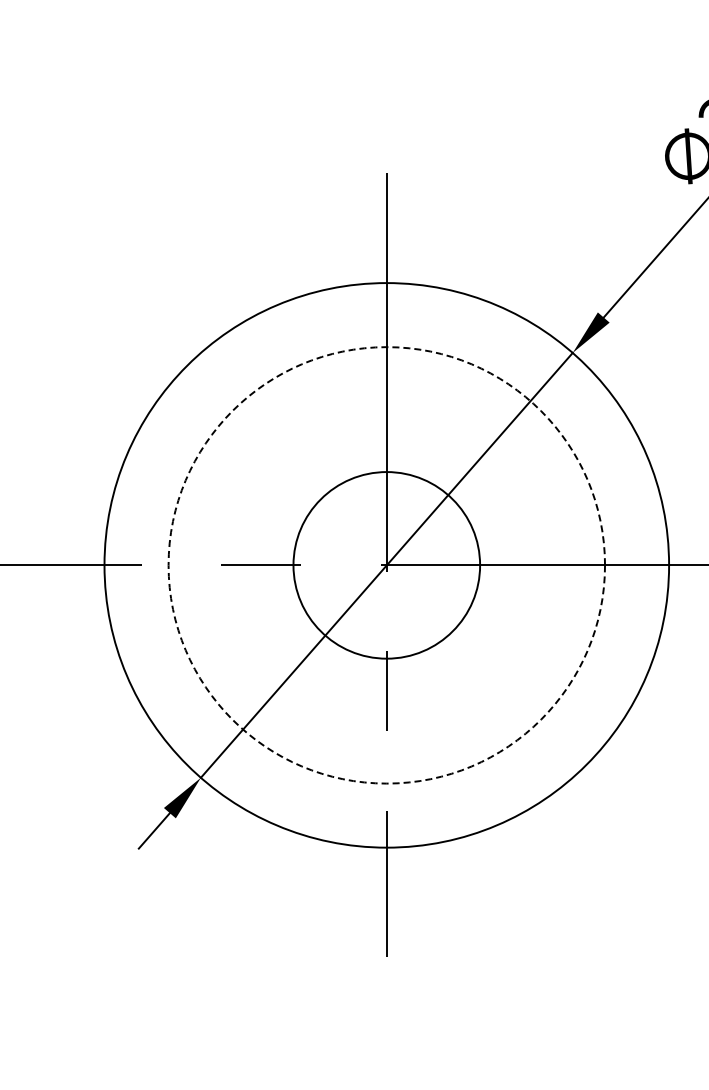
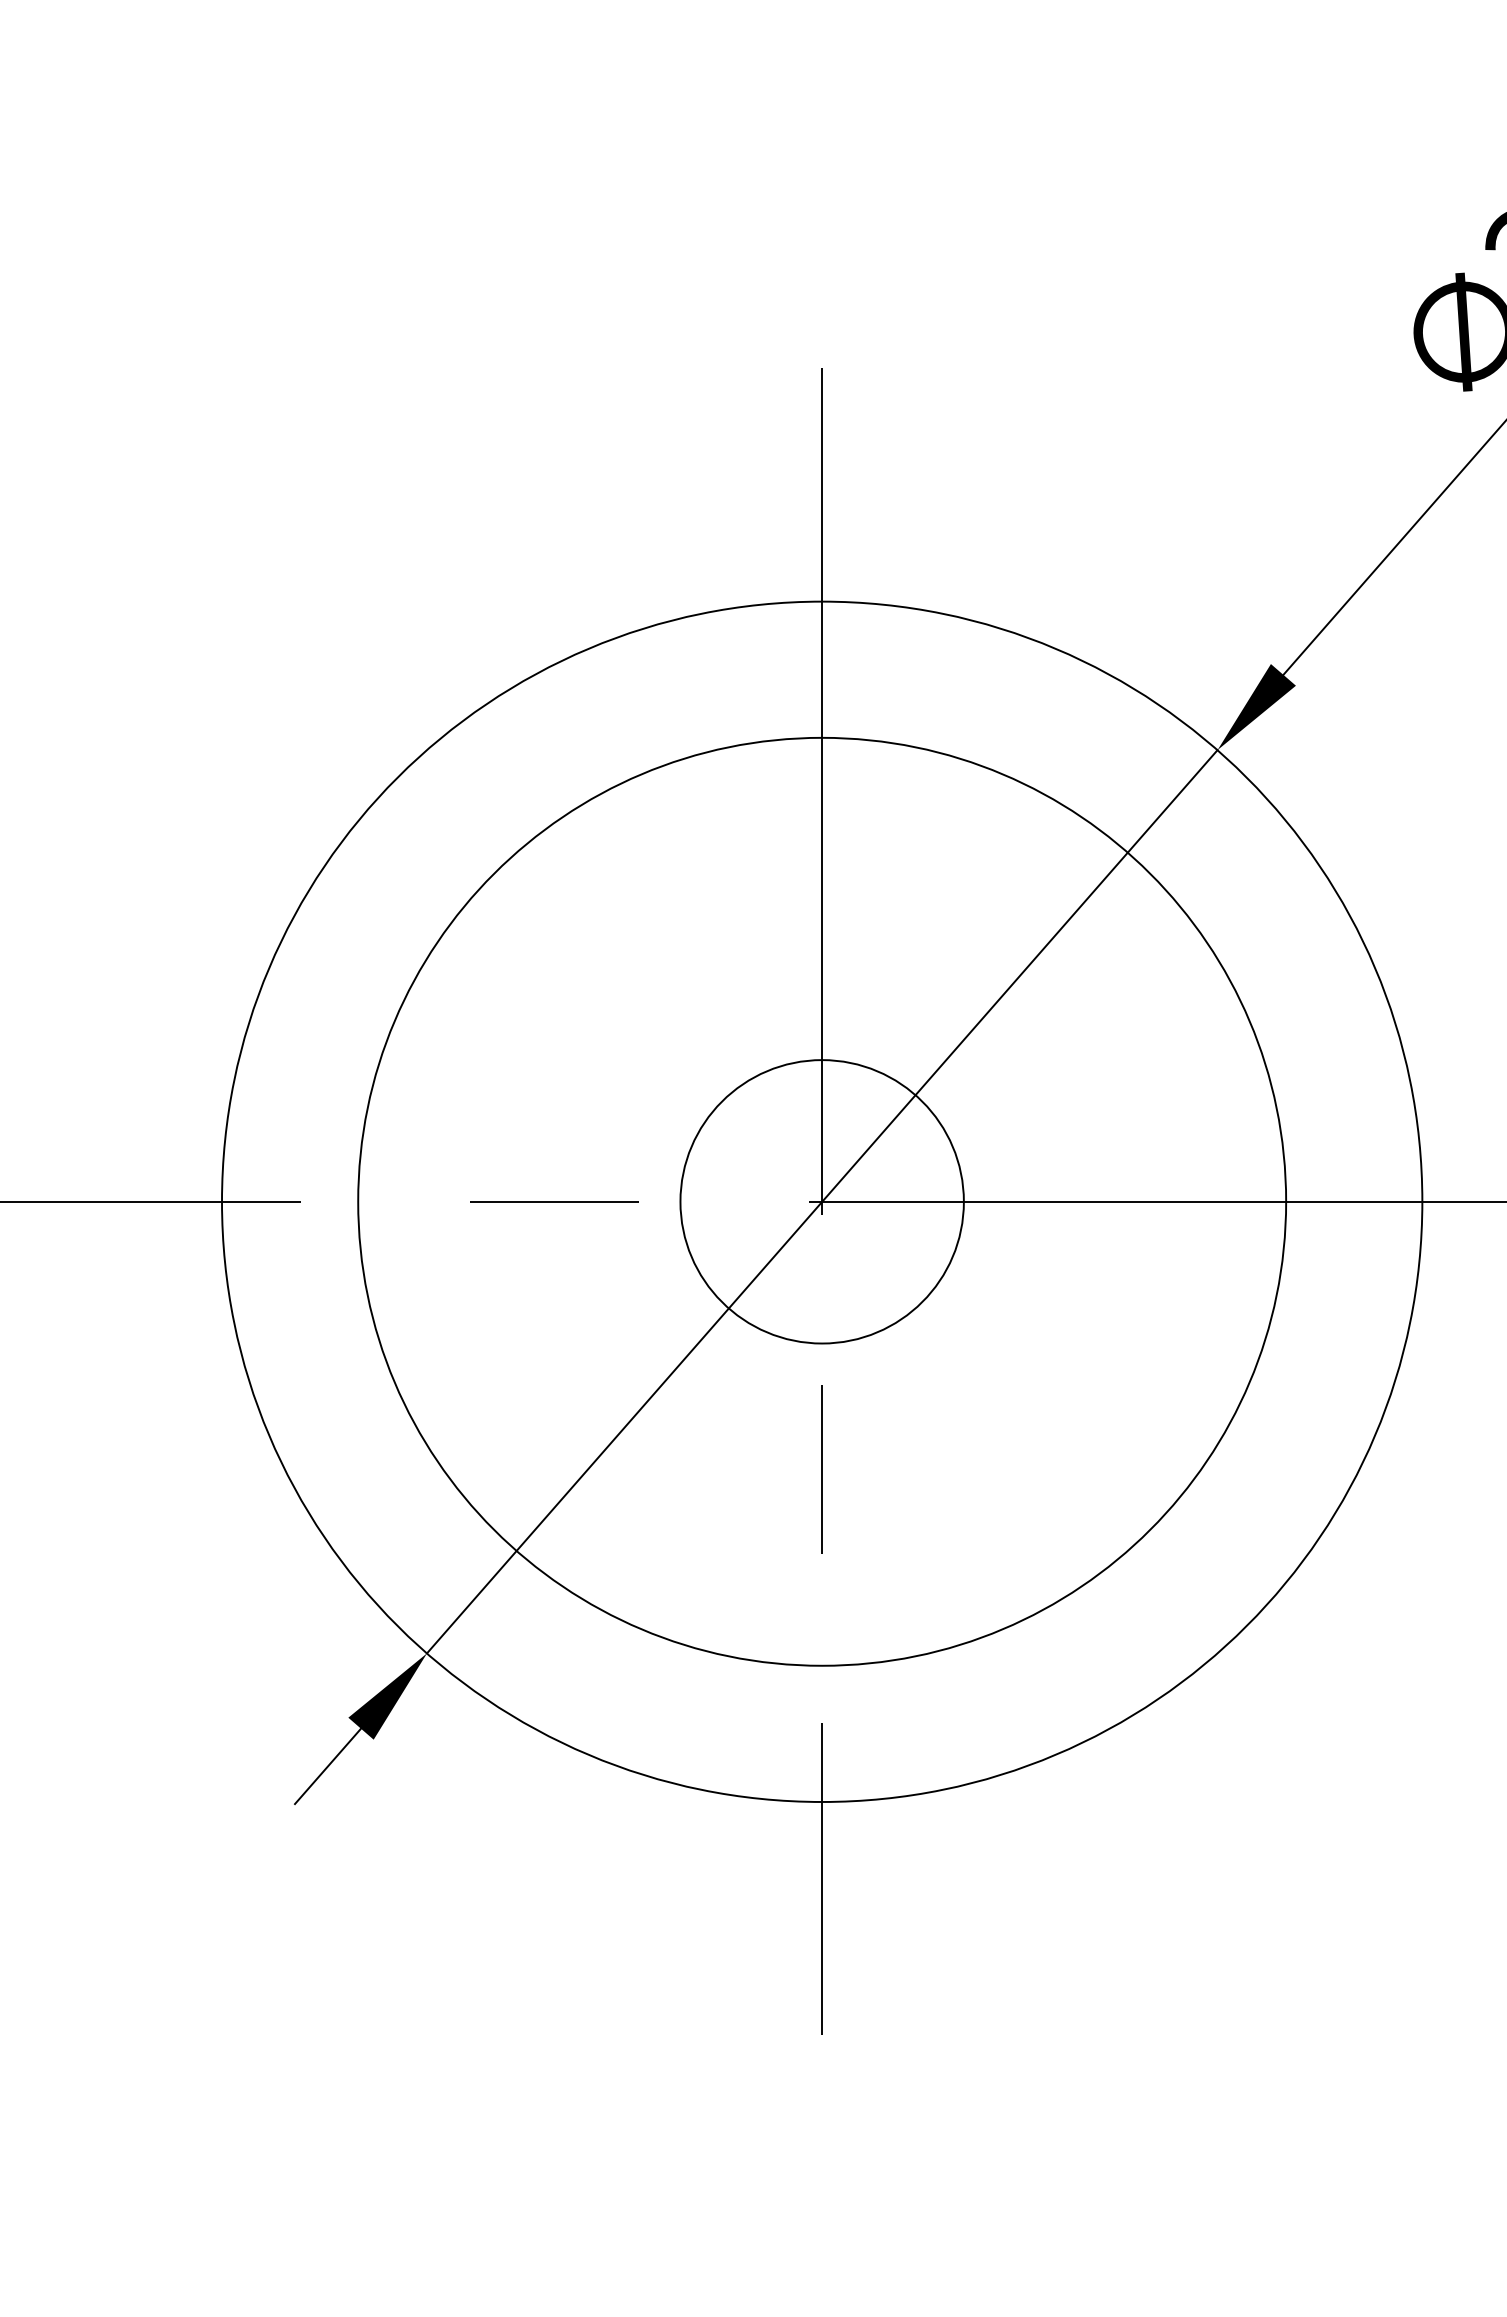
circle: (386, 565) -> (821, 1202), dashed -> solid
circle: (386, 565) -> (821, 1202), size x0.71

